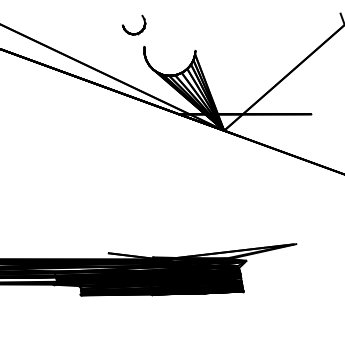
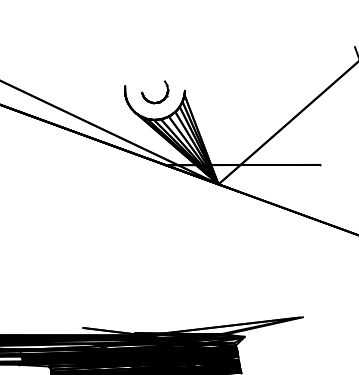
part: (131, 32) -> (152, 100), moved

